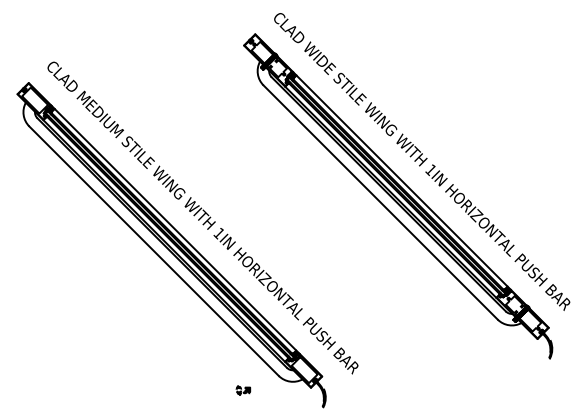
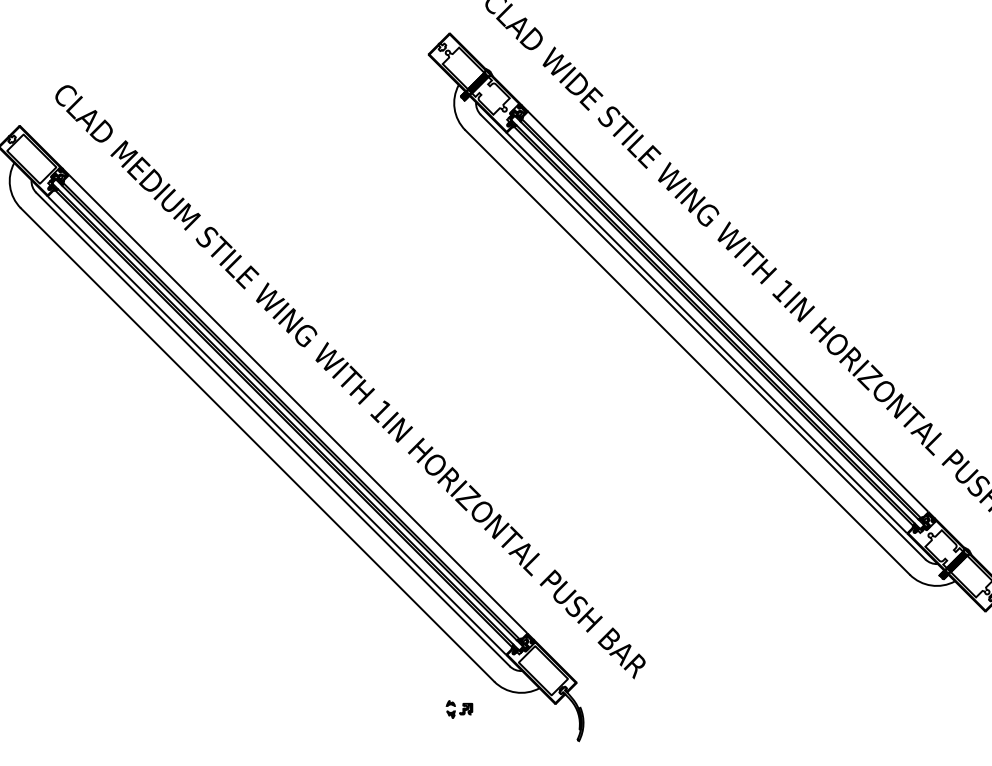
part: (243, 390) -> (459, 709), moved

